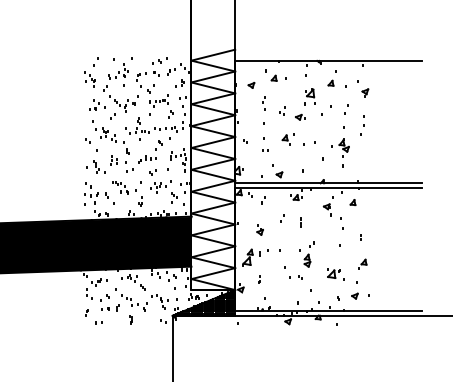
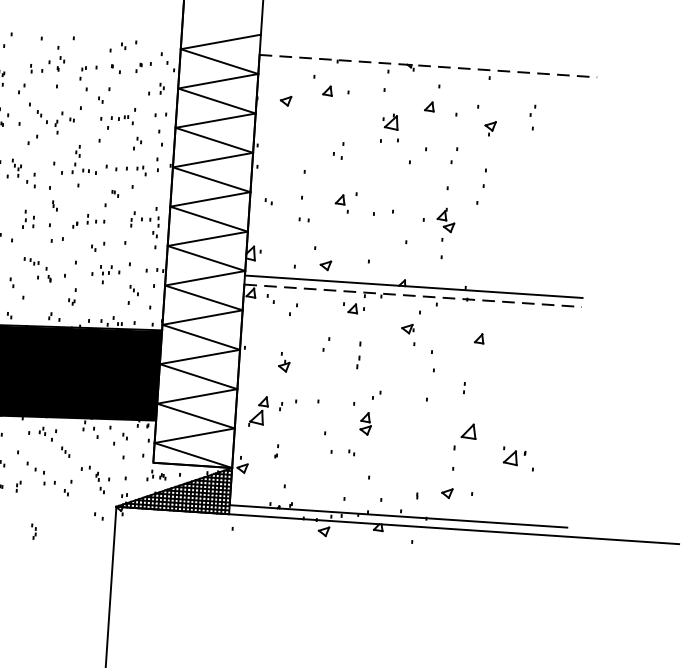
line: (328, 60) -> (427, 65), solid -> dashed
part: (263, 103) -> (531, 117), moved
part: (300, 116) -> (370, 162), removed
line: (328, 188) -> (412, 296), solid -> dashed
part: (352, 202) -> (478, 338), moved
part: (300, 222) -> (357, 354), size x1.6
part: (362, 263) -> (464, 435), size x1.6
part: (335, 274) -> (517, 458), moved
part: (130, 319) -> (32, 531), moved

